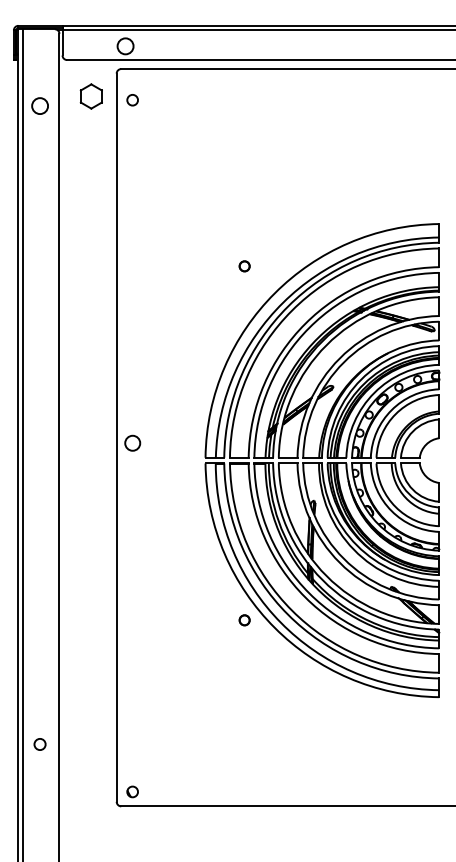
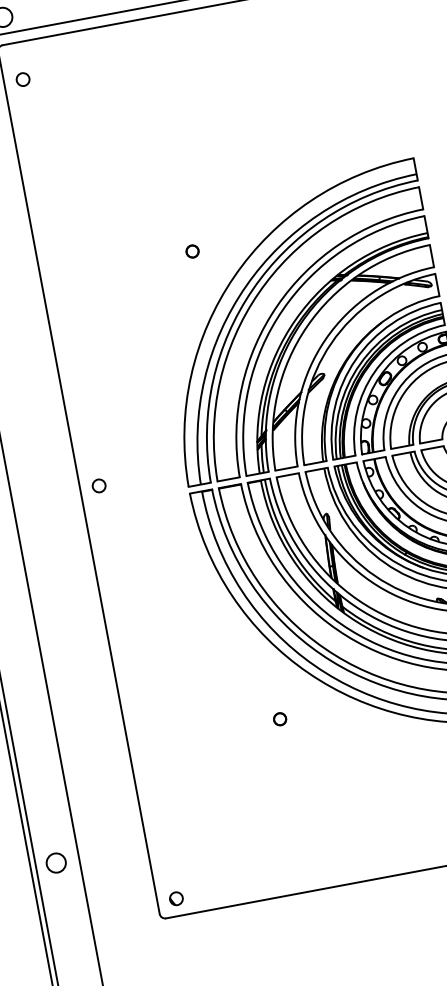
circle: (132, 443) -> (99, 486), size x0.71
circle: (244, 620) -> (279, 719), moved
circle: (39, 744) -> (55, 863), size x1.43

